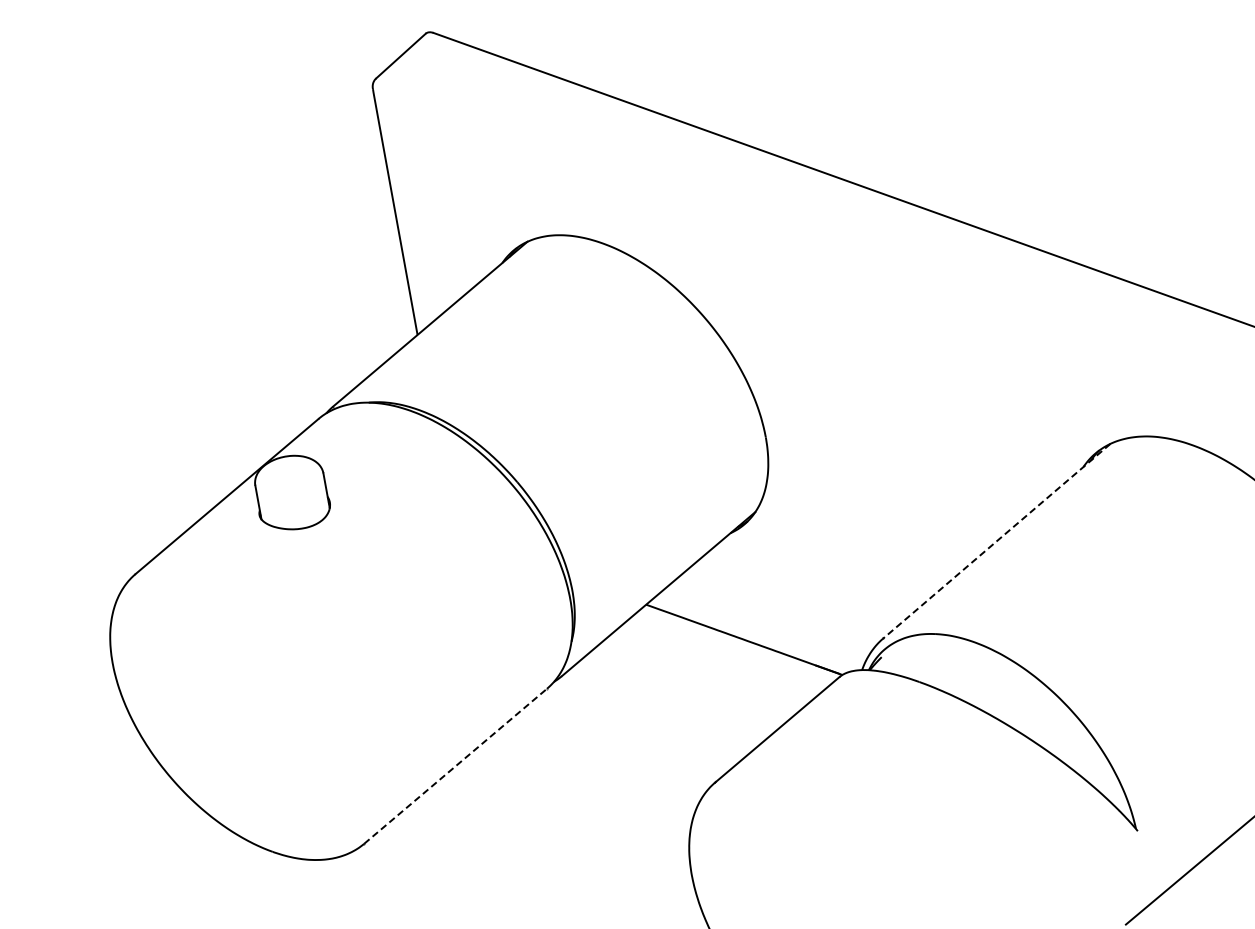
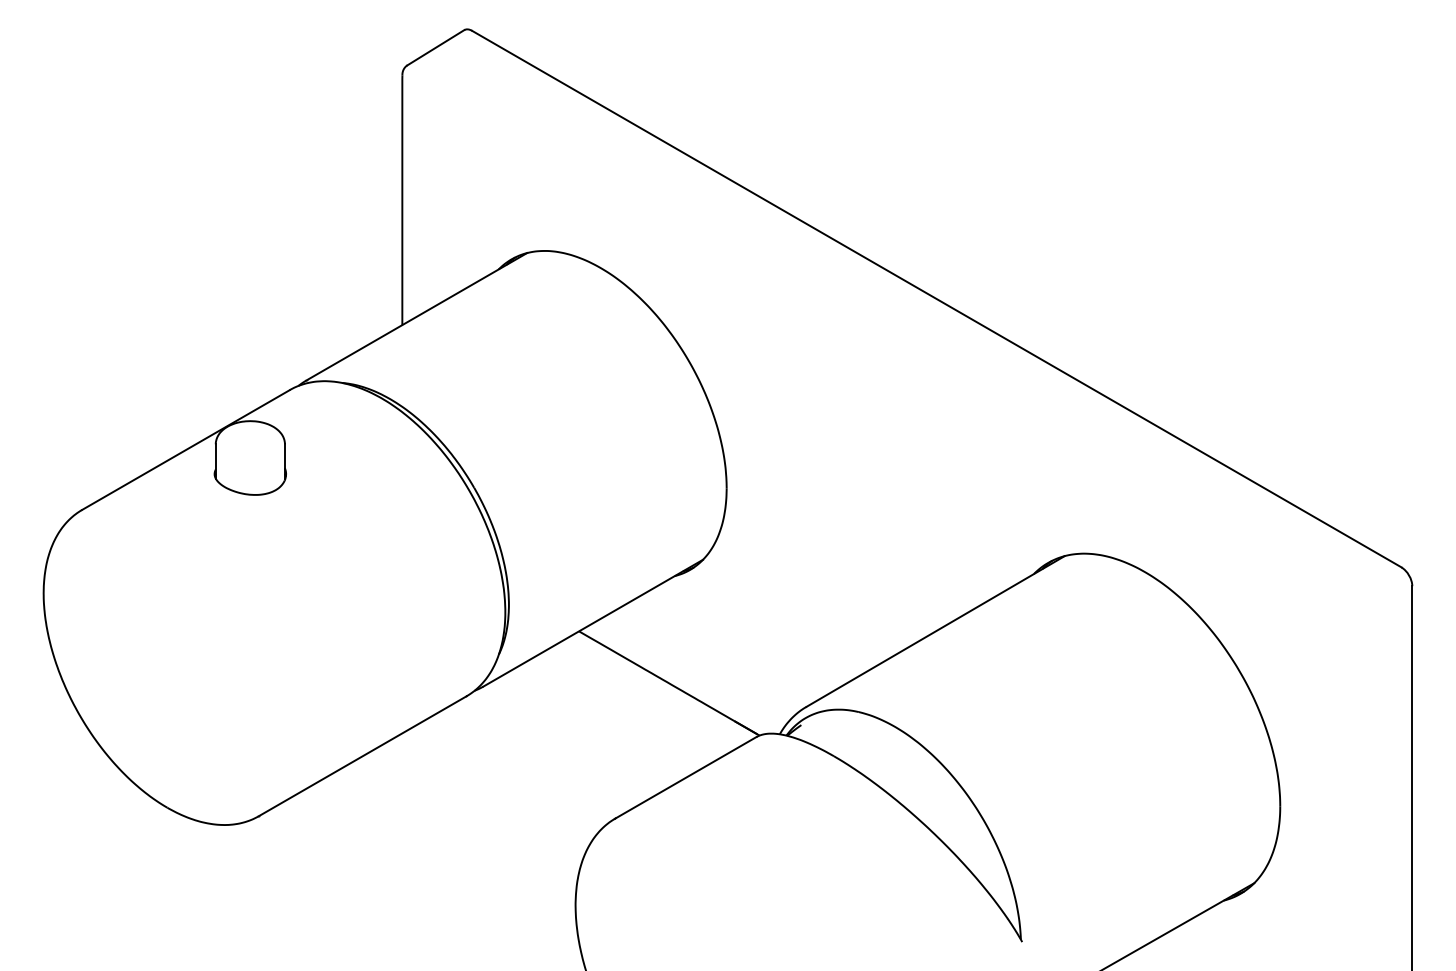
line: (996, 541) -> (935, 631), dashed -> solid
line: (455, 766) -> (362, 756), dashed -> solid

